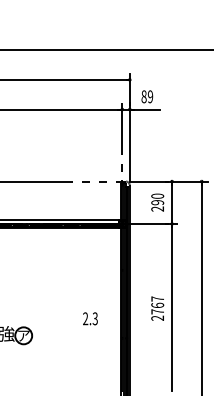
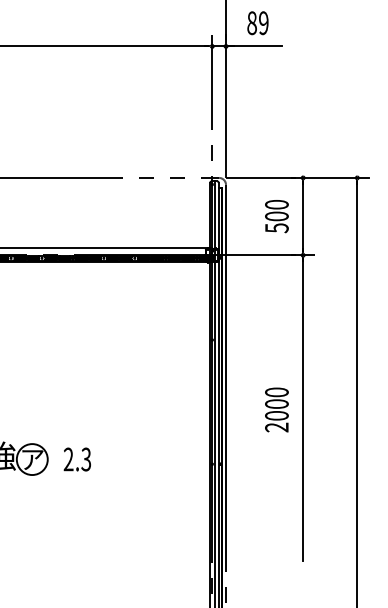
text: (157, 205) -> (276, 221), 290 -> 500
text: (157, 305) -> (276, 404), 2767 -> 2000
text: (90, 318) -> (77, 458), moved

